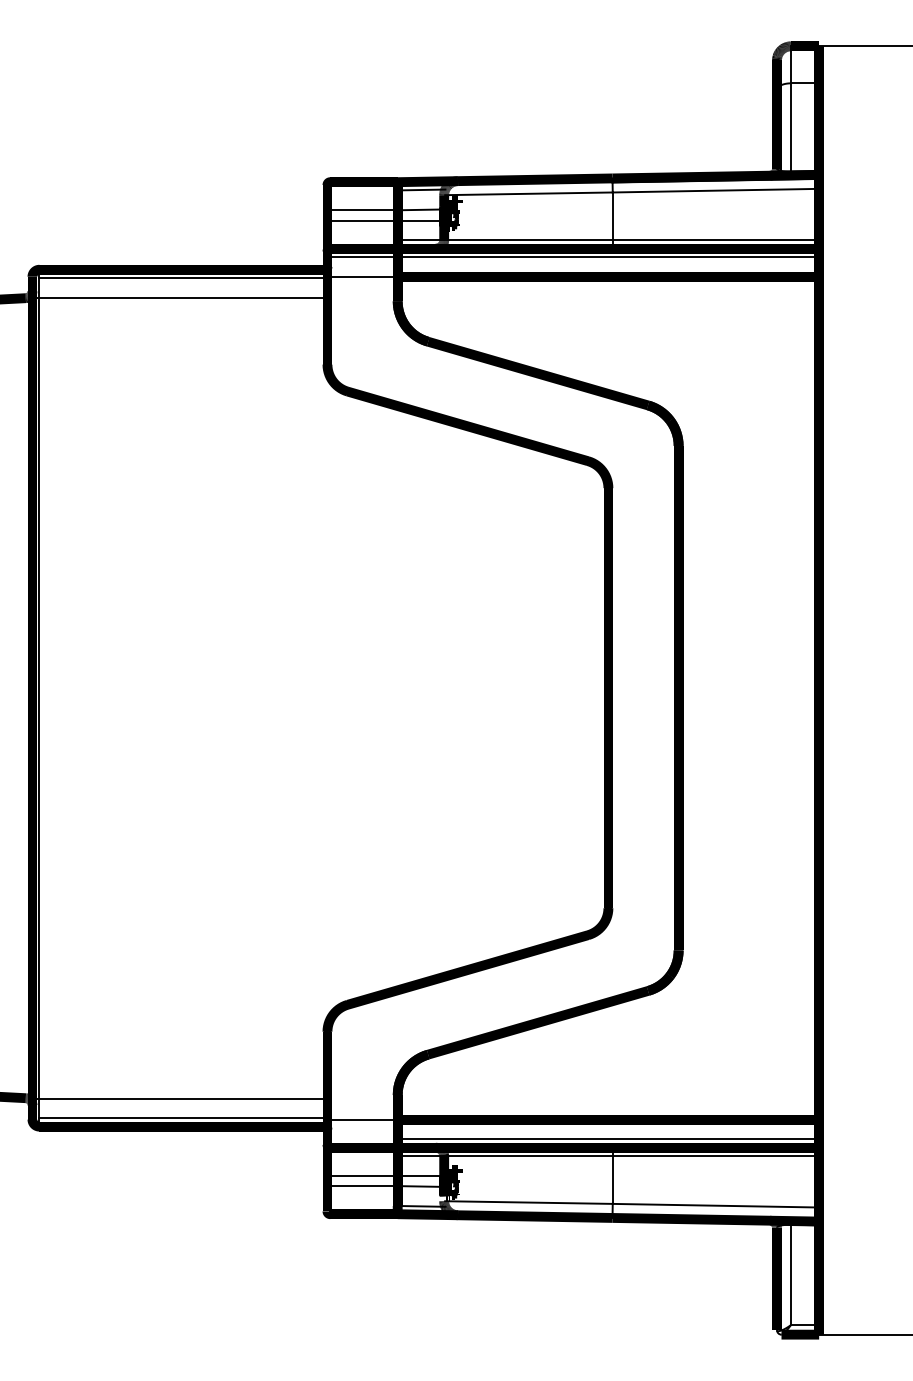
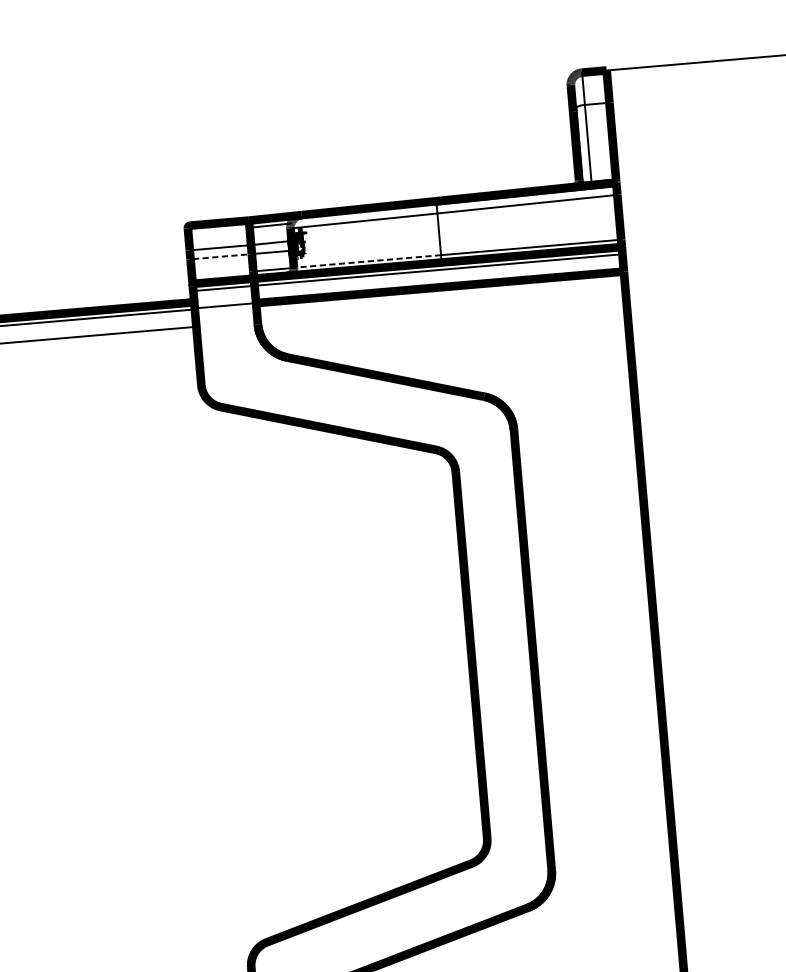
line: (363, 220) -> (222, 256), solid -> dashed
line: (527, 240) -> (366, 261), solid -> dashed

